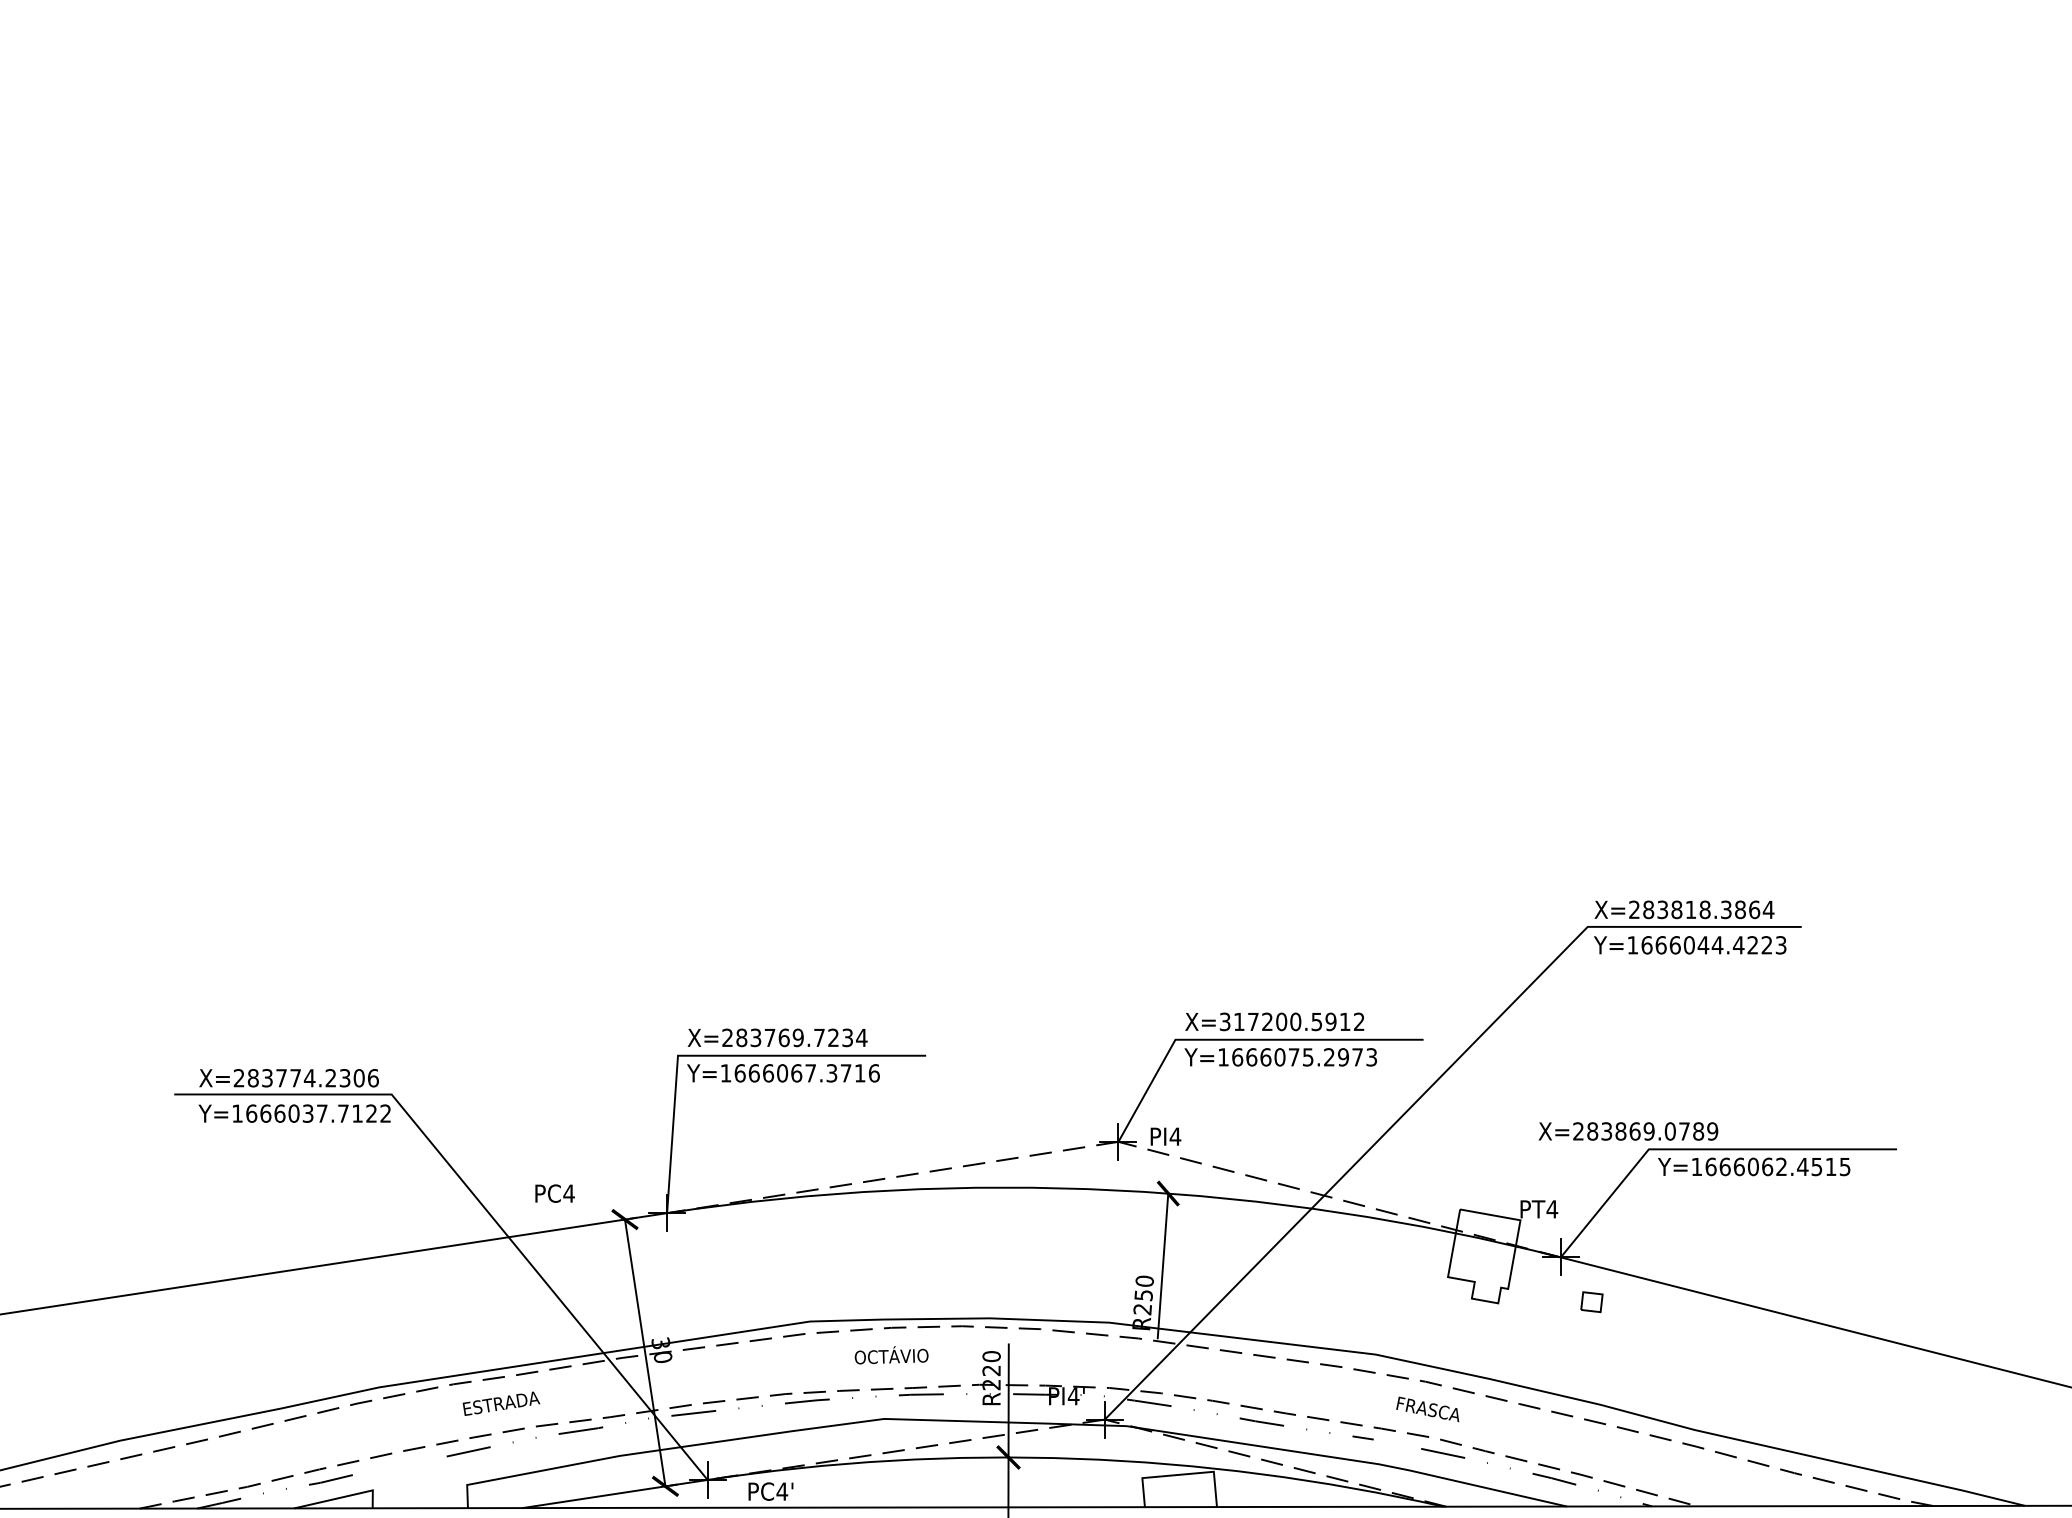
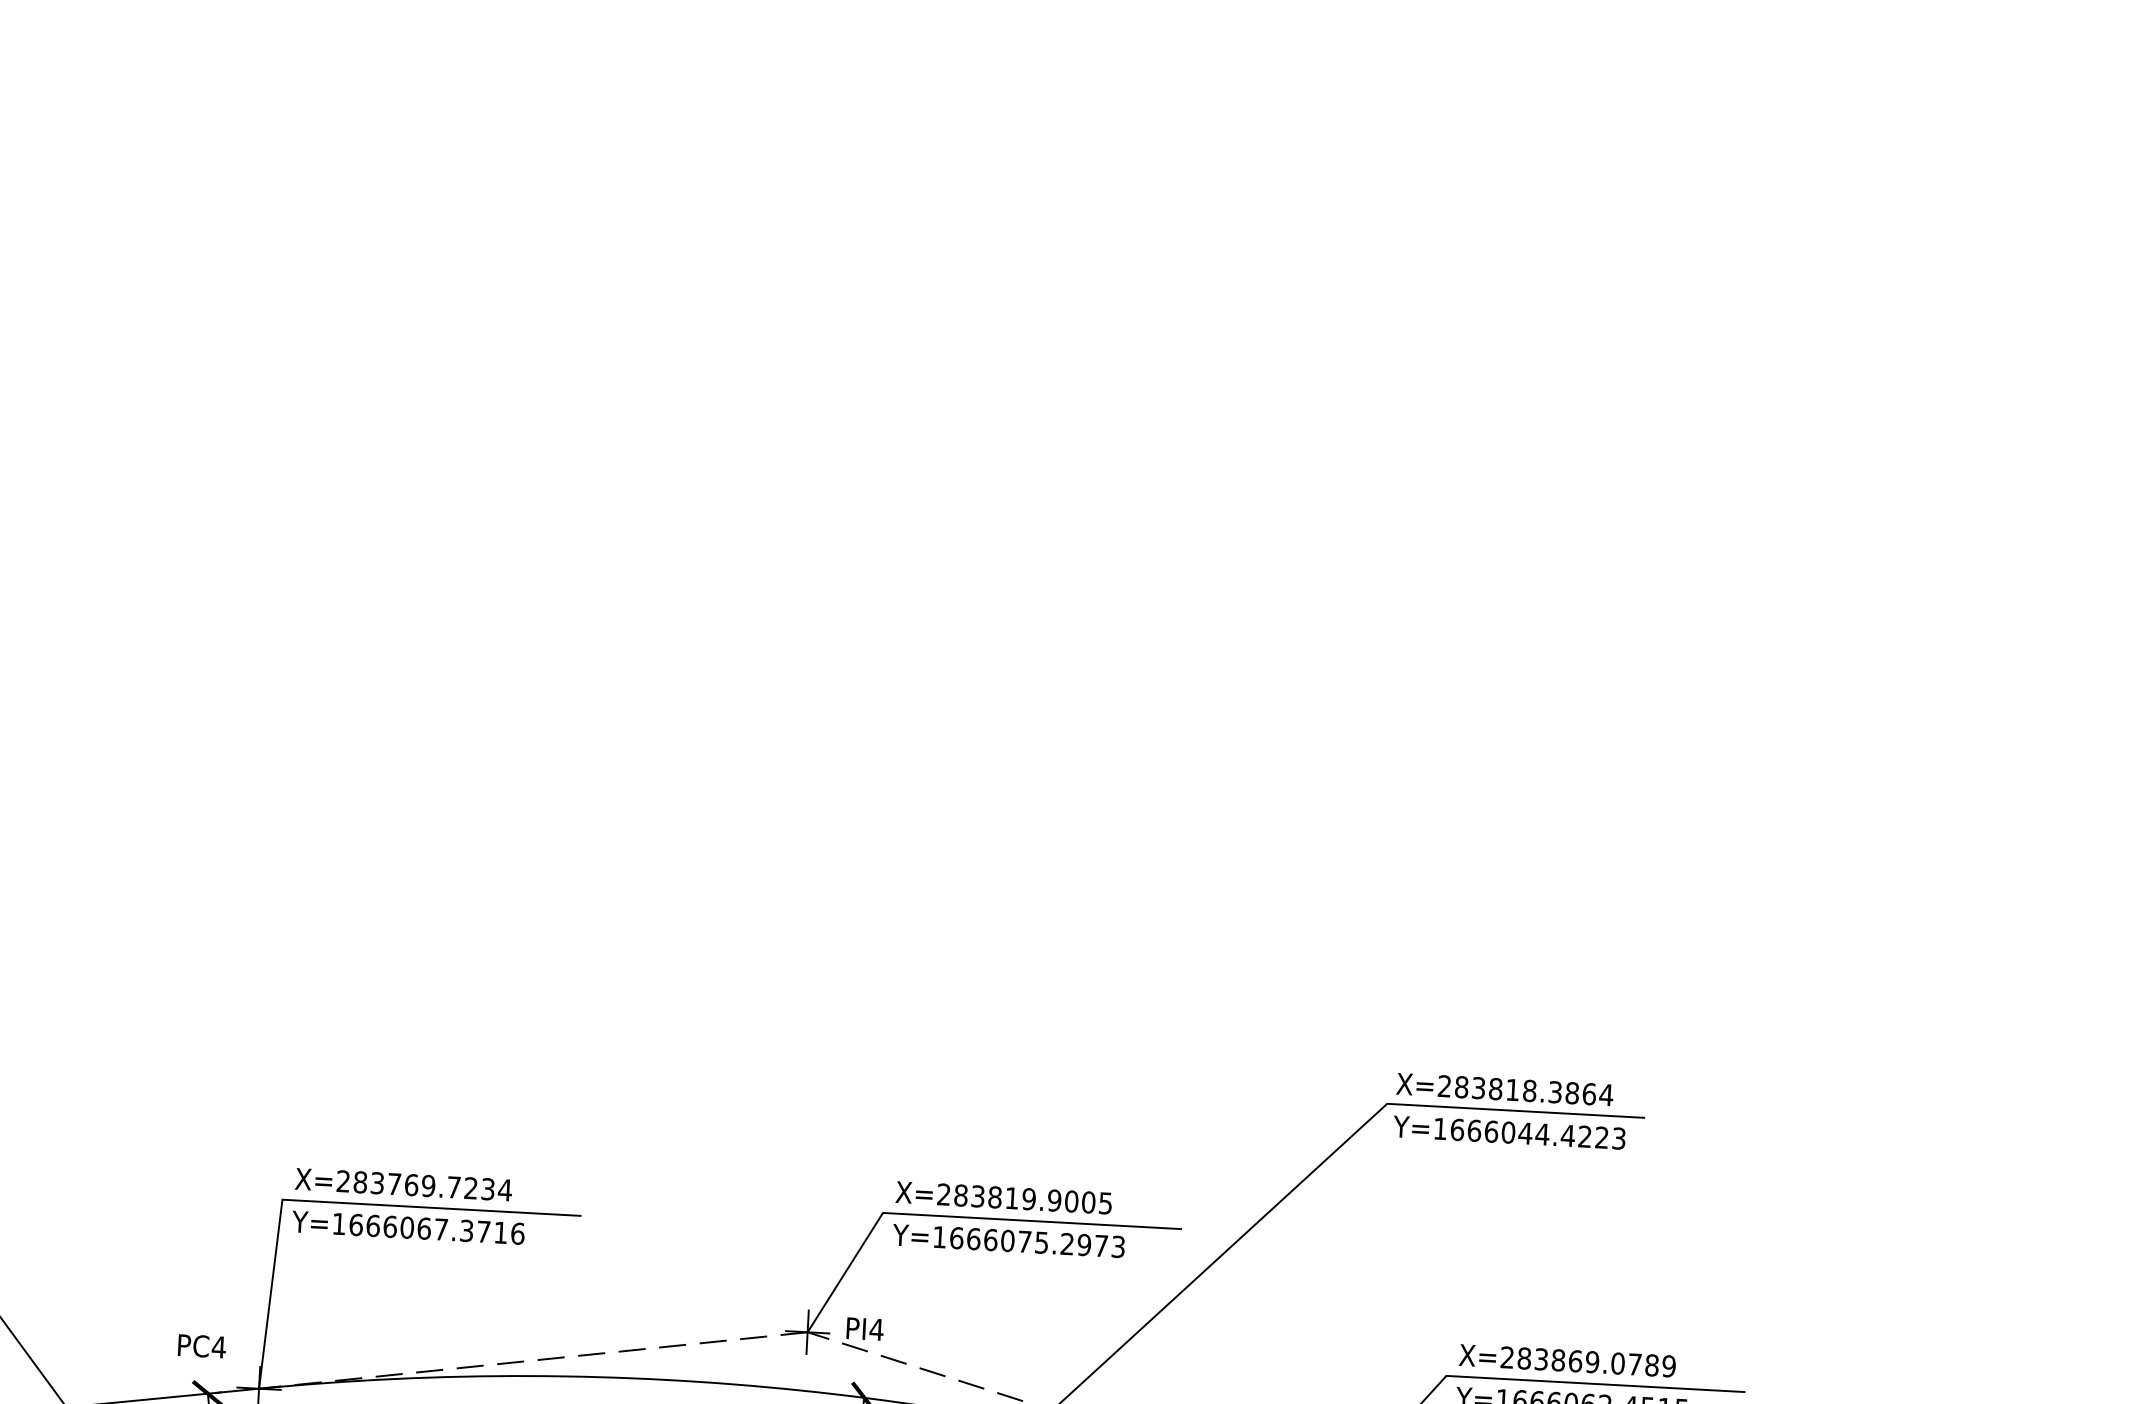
text: (1291, 1021) -> (1024, 1198), X=317200.5912 -> X=283819.9005
text: (1628, 1131) -> (1567, 1360), moved
text: (554, 1193) -> (201, 1346), moved

